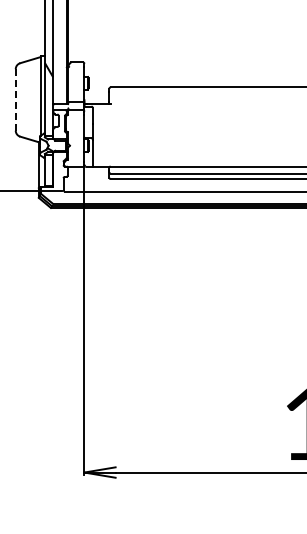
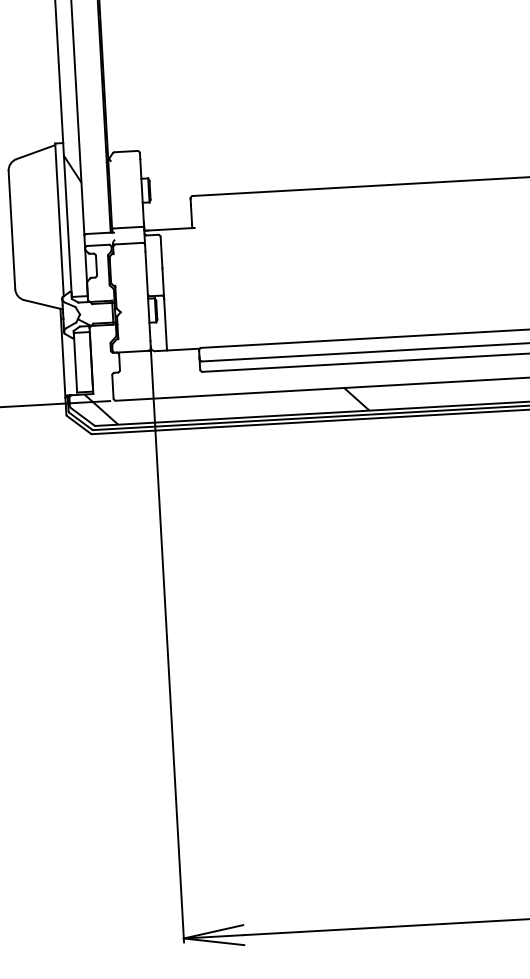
line: (15, 99) -> (11, 229), dashed -> solid
hatch: (122, 195) -> (227, 402), added

